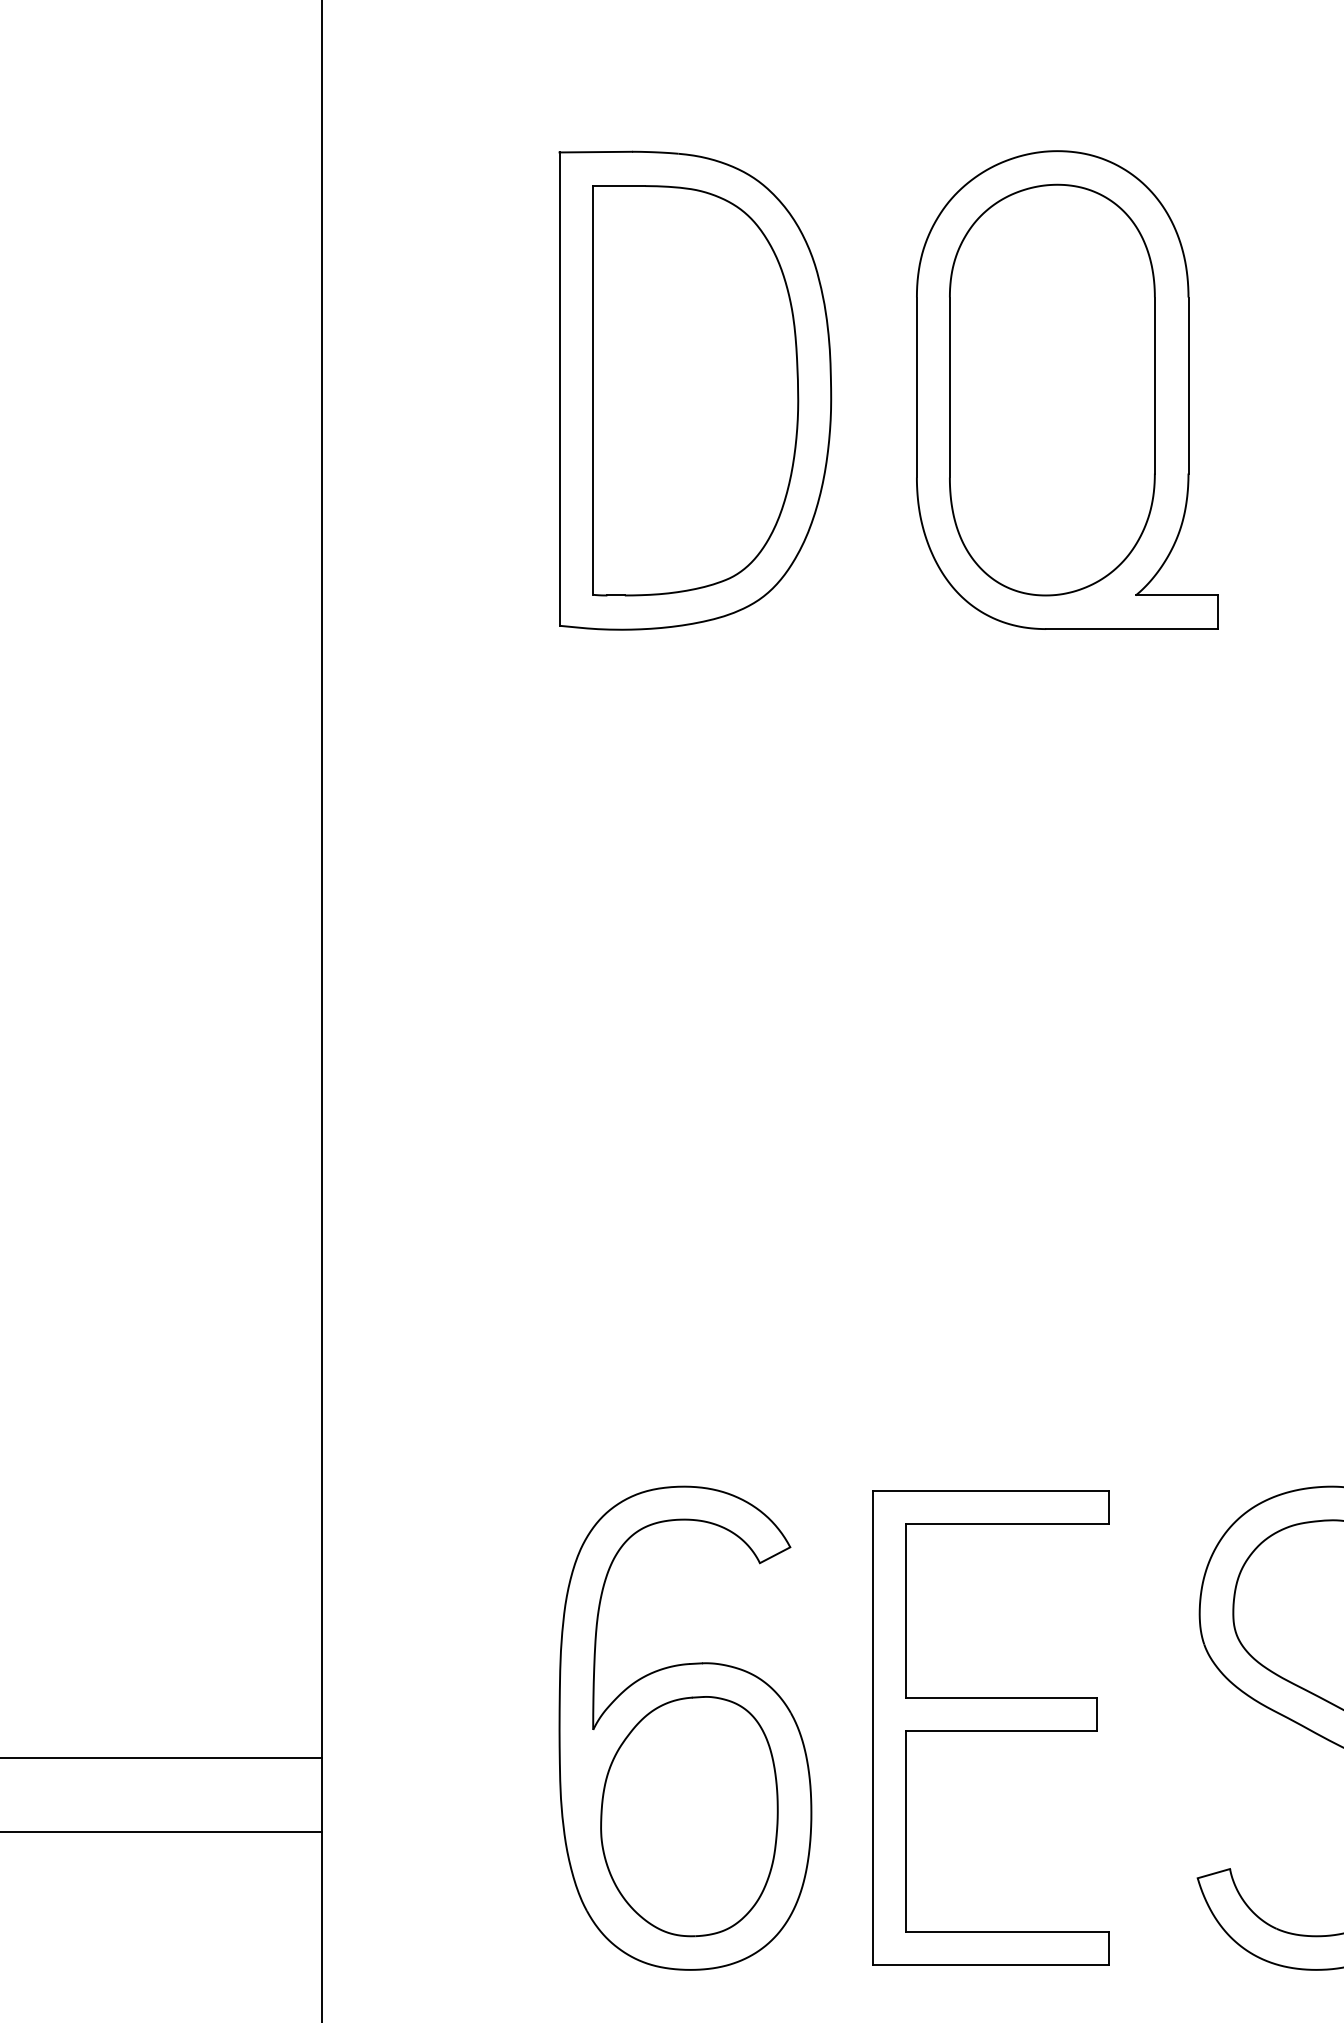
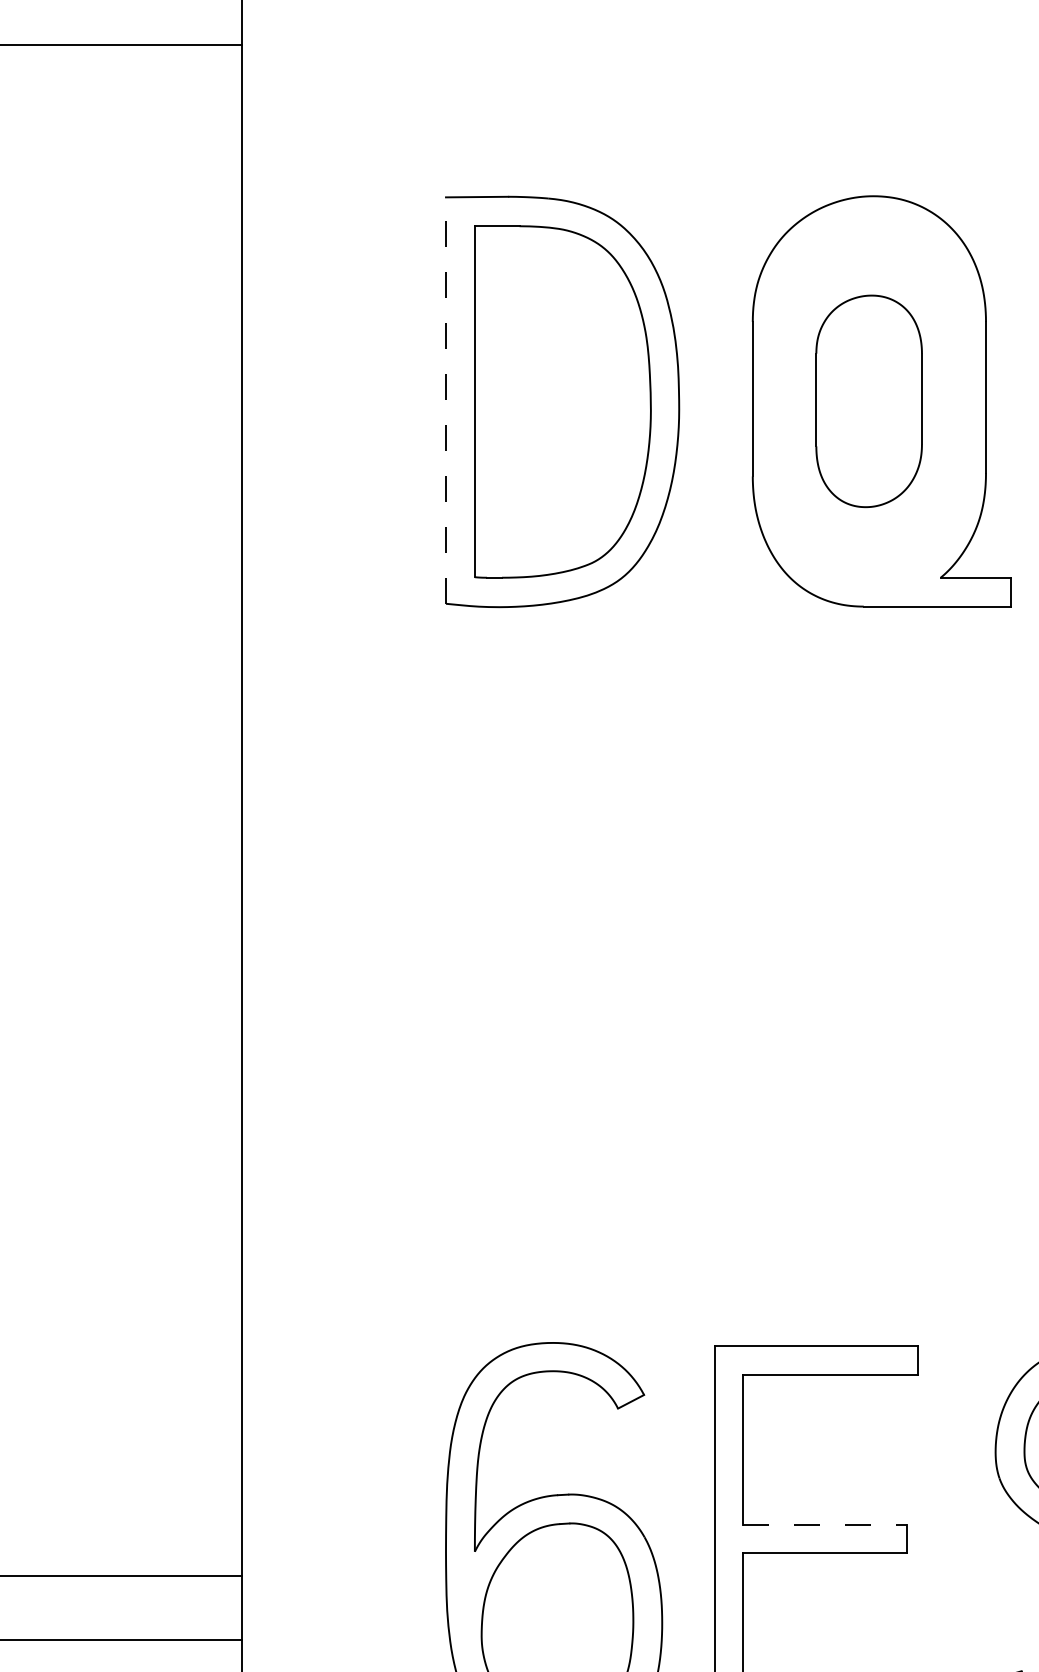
line: (559, 389) -> (445, 400), solid -> dashed
part: (1052, 389) -> (869, 400), size x0.6
line: (1001, 1698) -> (825, 1524), solid -> dashed

